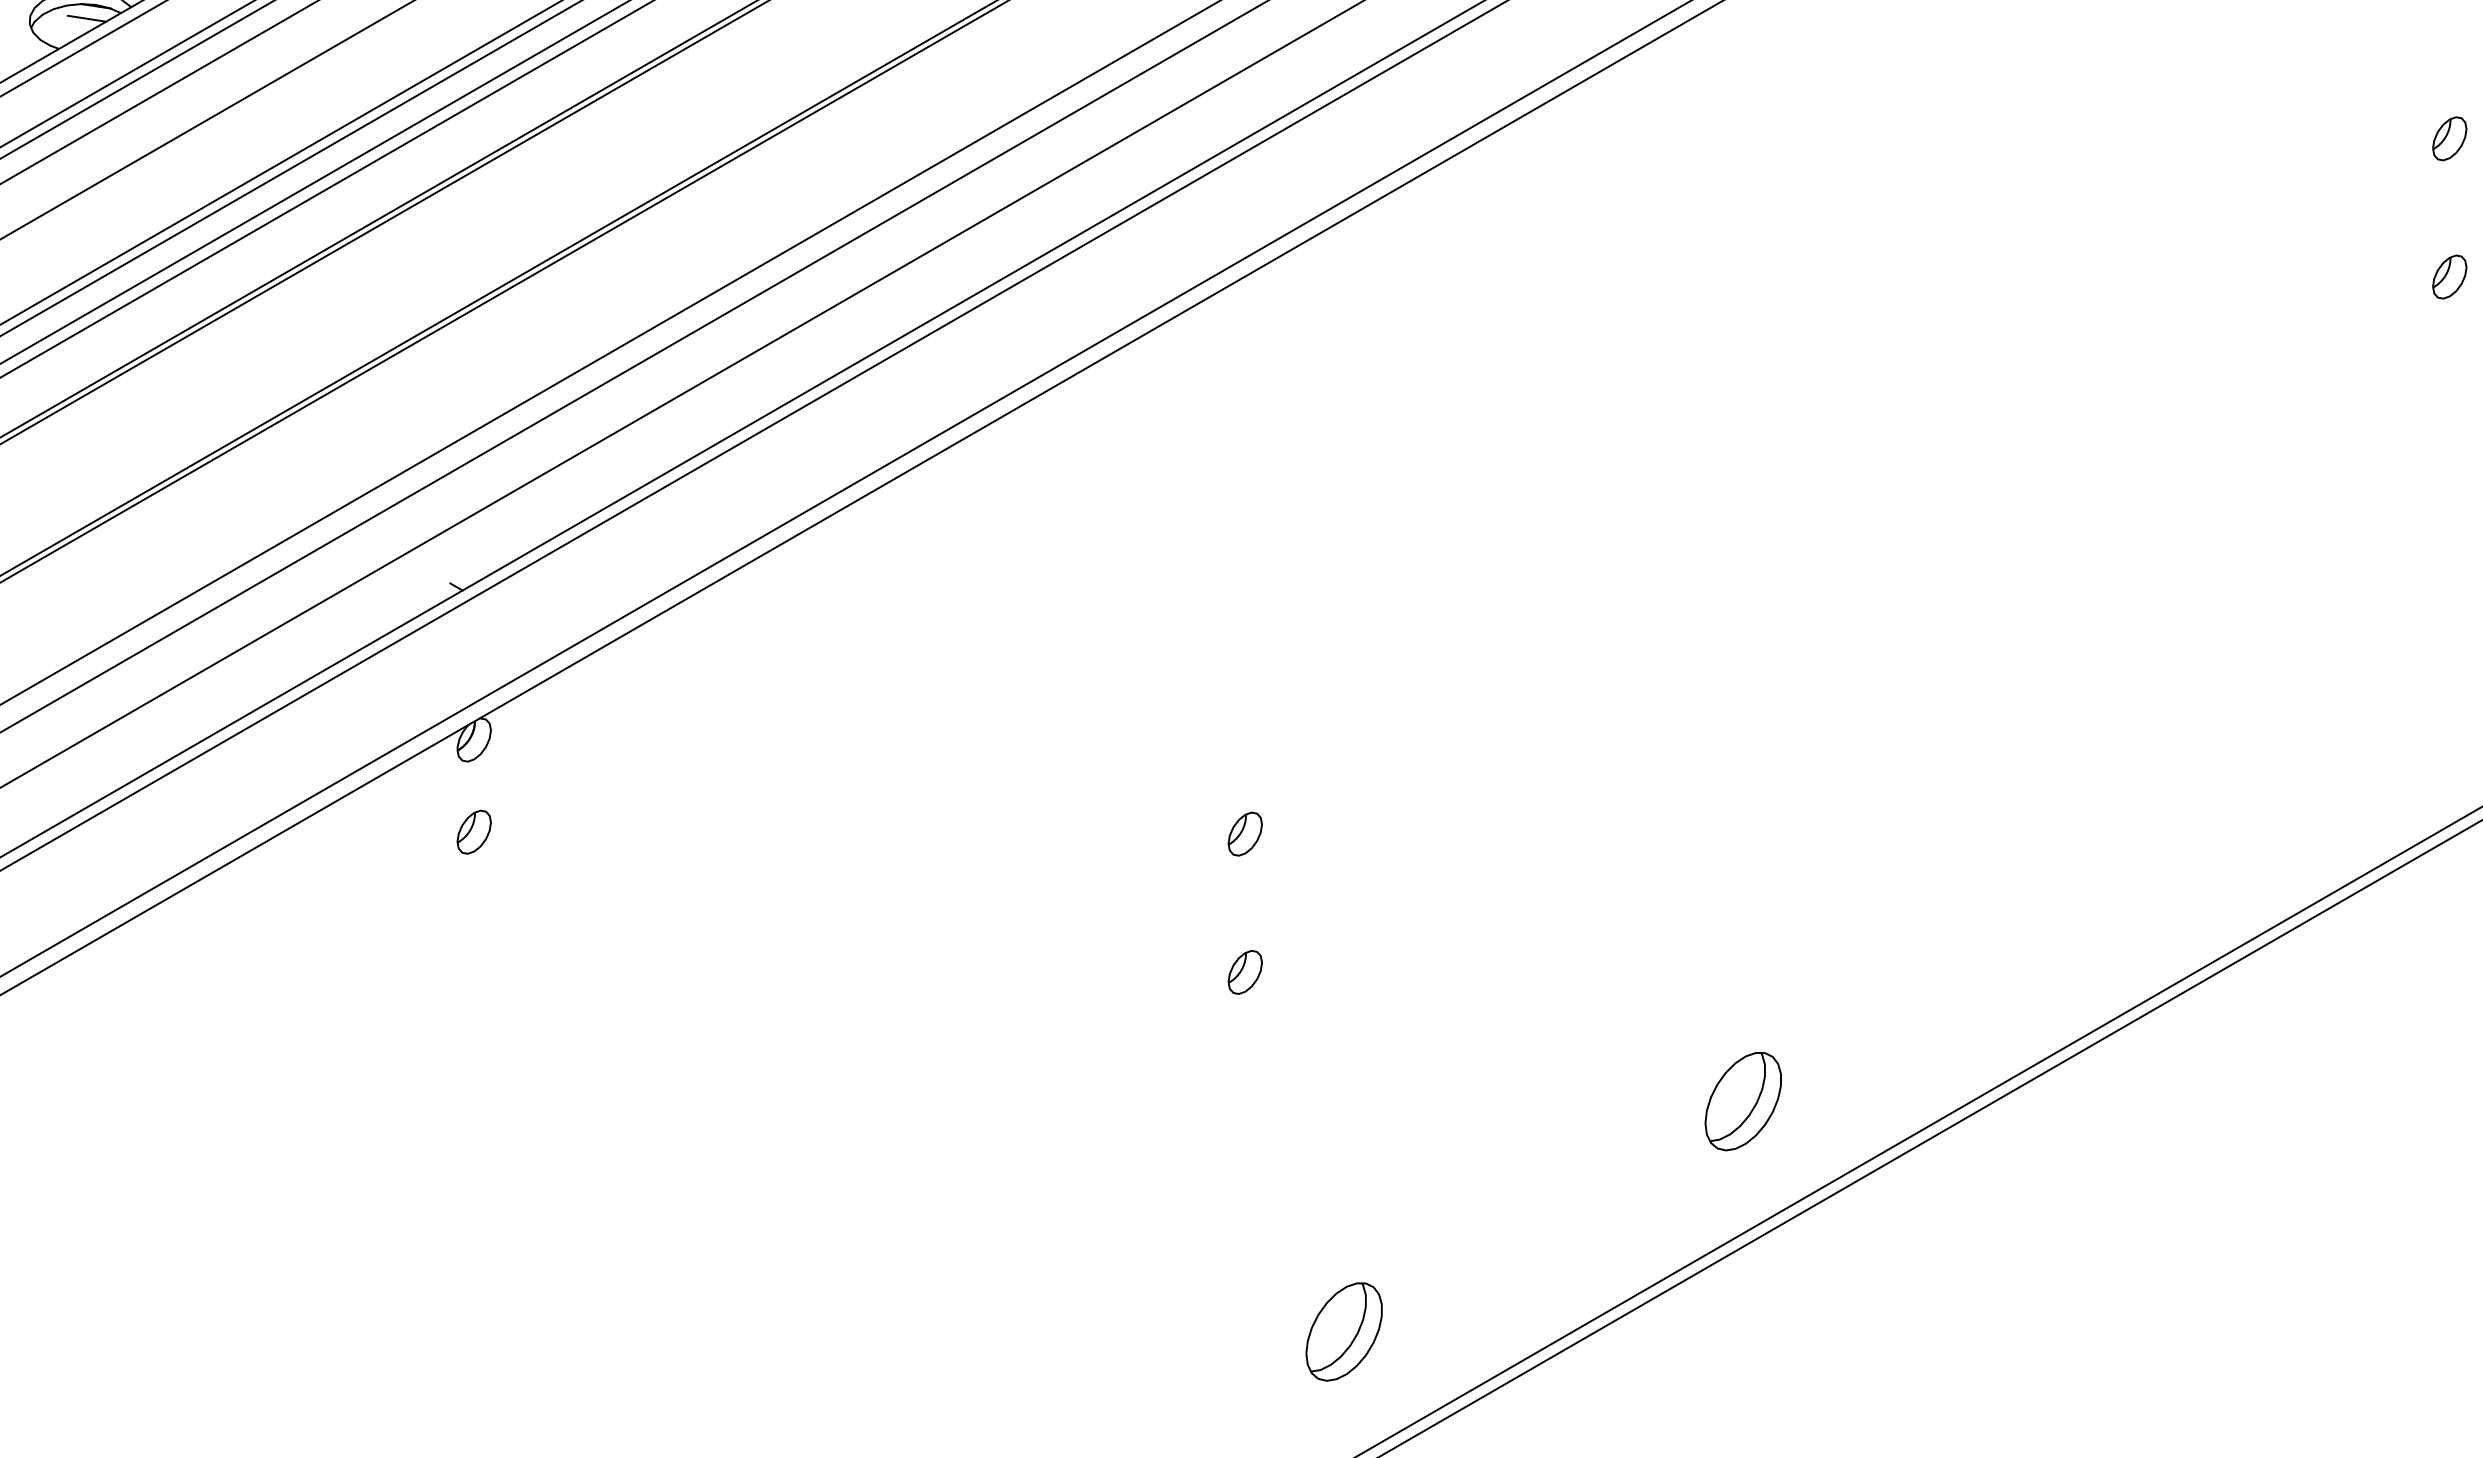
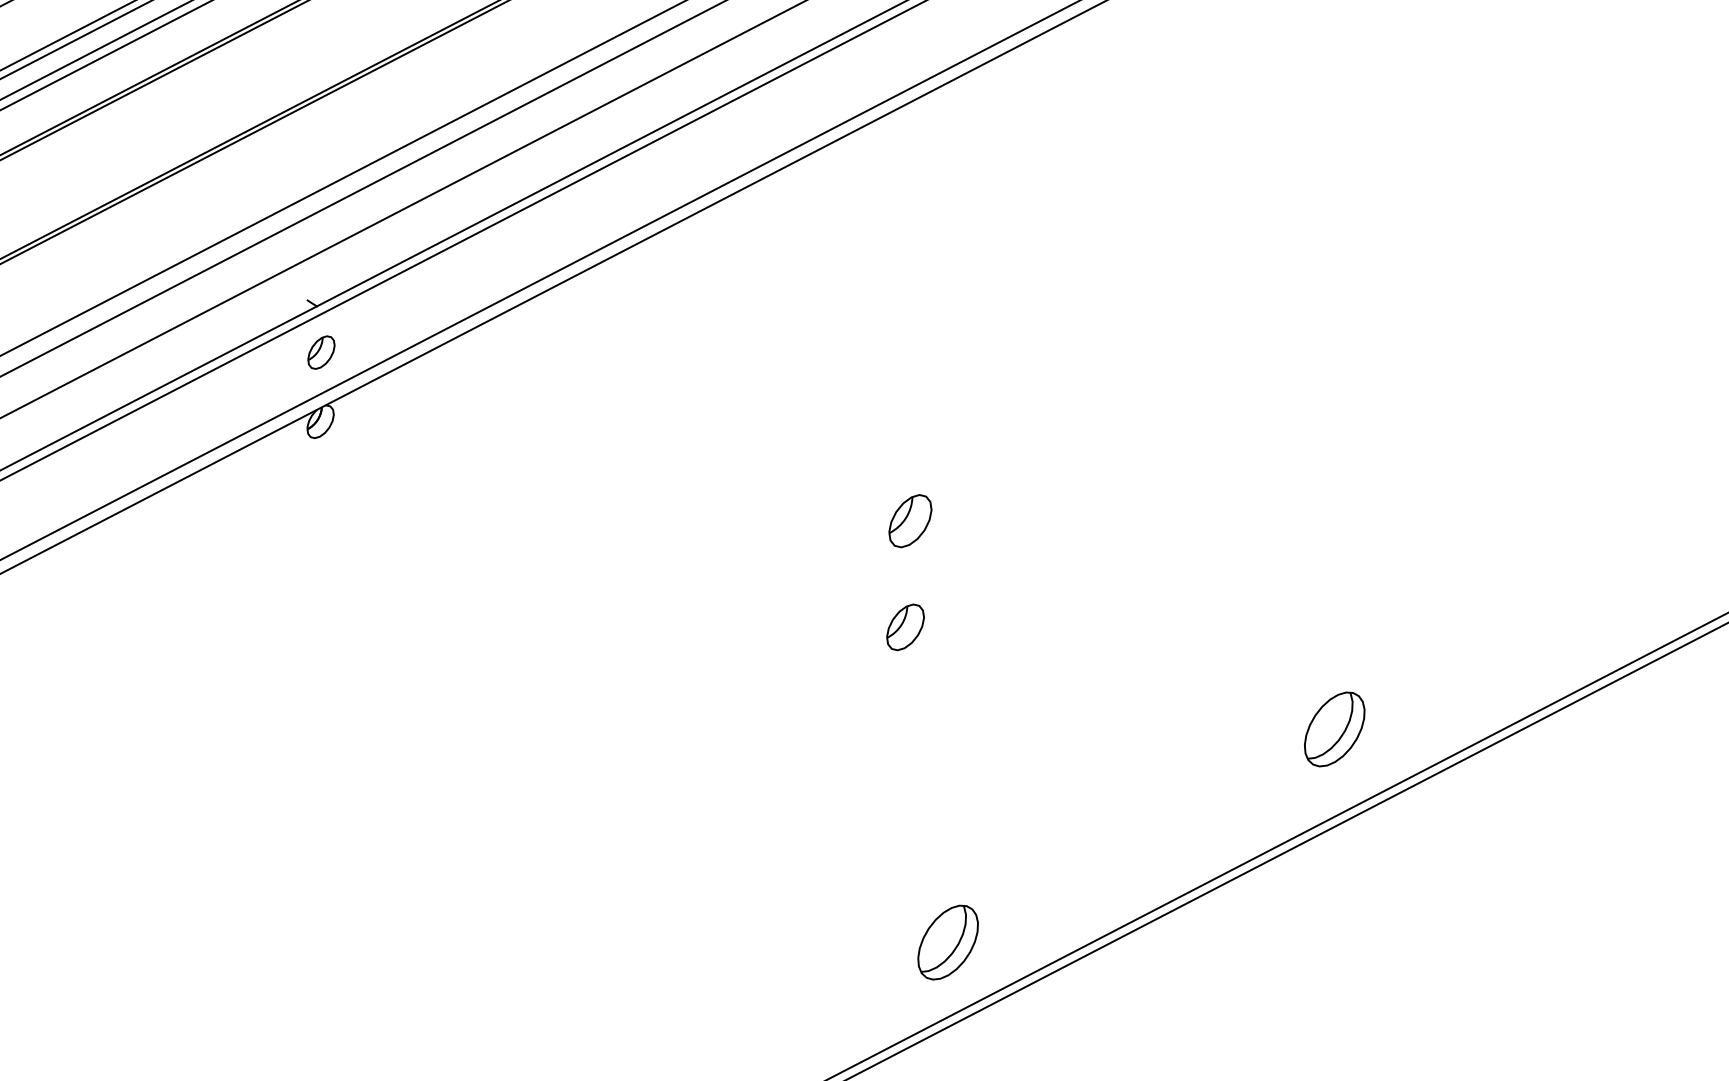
part: (473, 831) -> (320, 352), moved
part: (1244, 833) -> (909, 520), size x1.6
part: (1244, 972) -> (904, 627), size x1.4
part: (1742, 1101) -> (1334, 729), moved
part: (1343, 1331) -> (947, 942), moved

